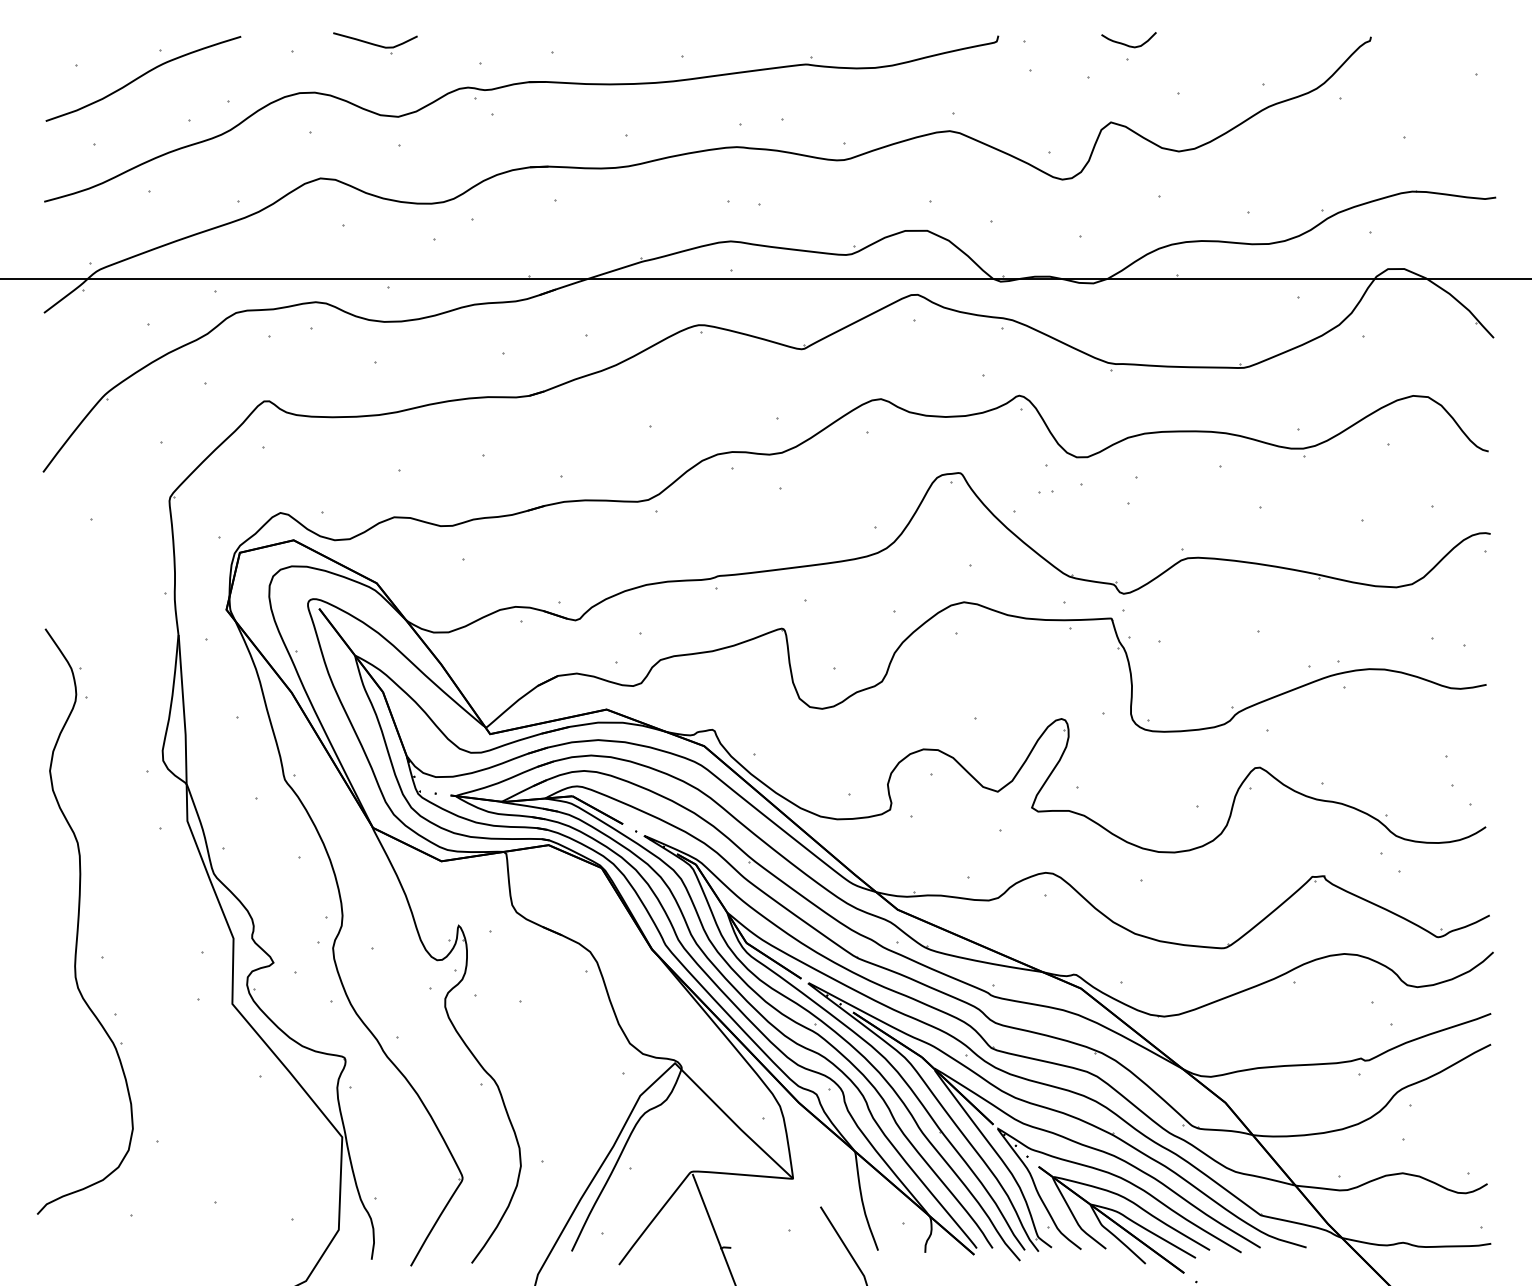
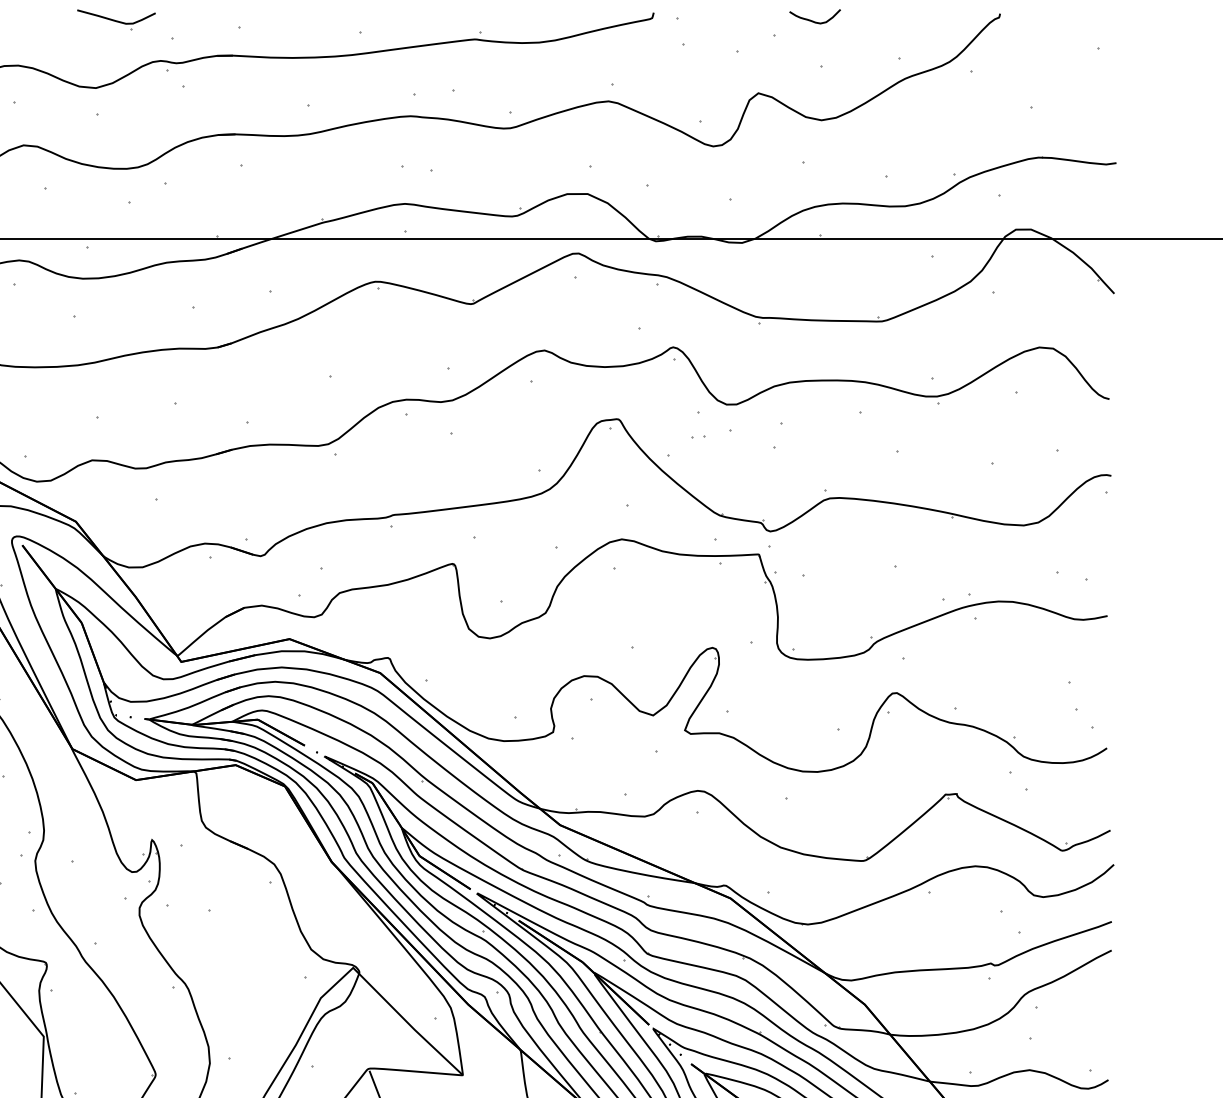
part: (375, 43) -> (116, 19), moved
curve: (1127, 44) -> (813, 20), moved

